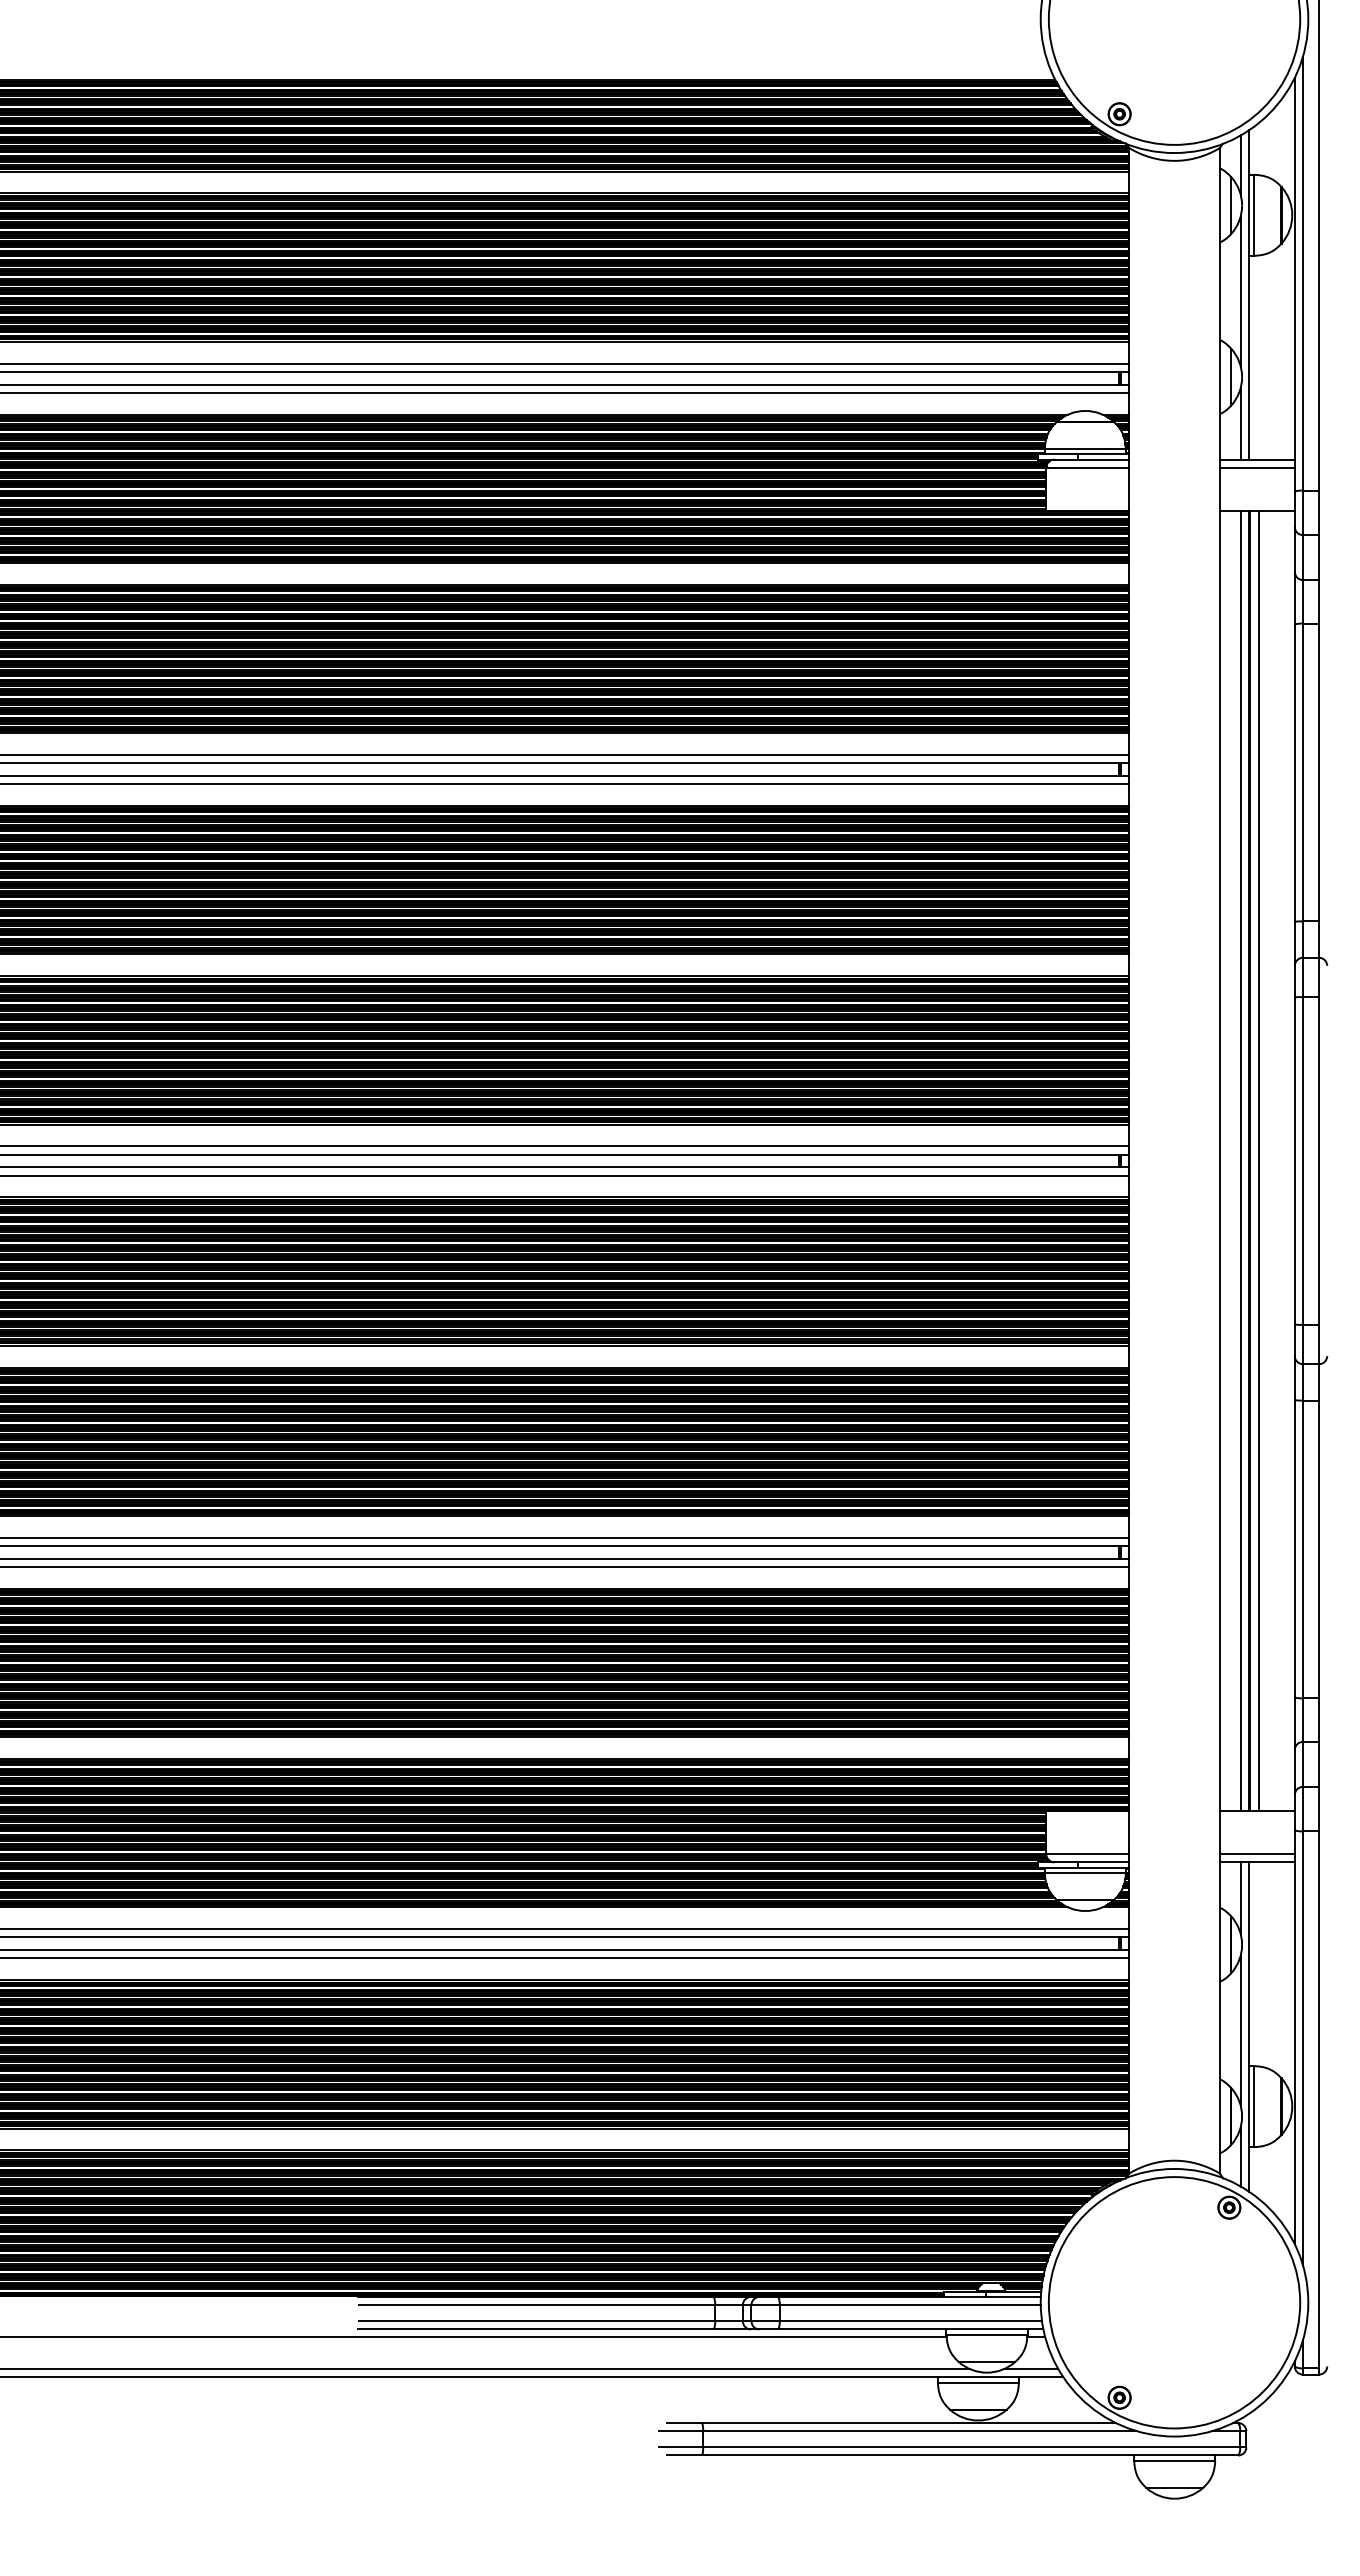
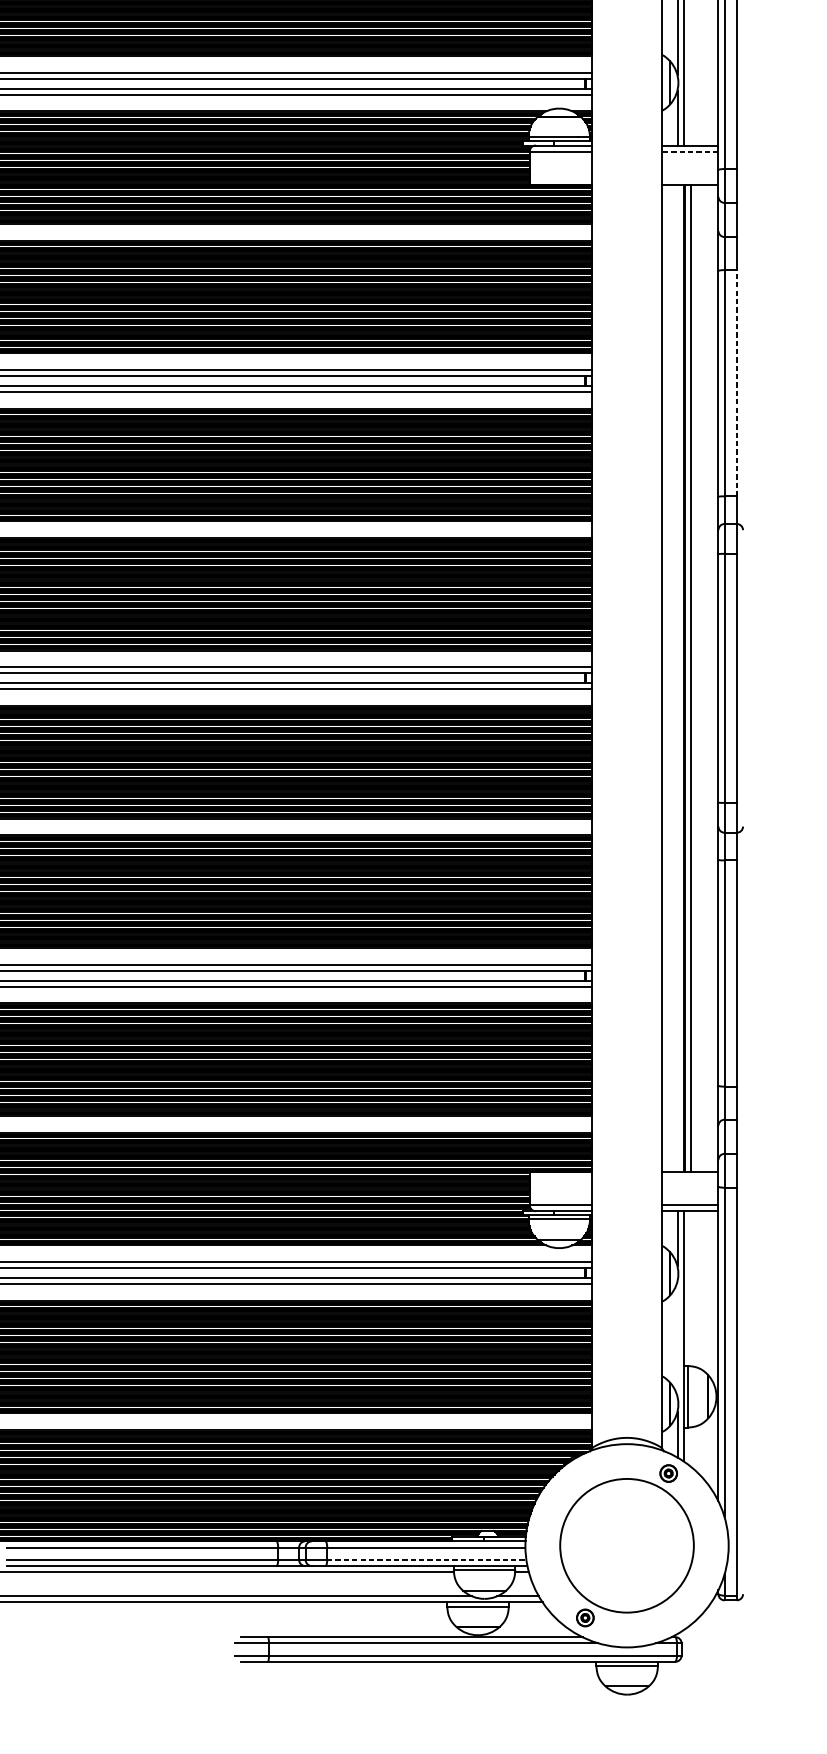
line: (1256, 467) -> (689, 151), solid -> dashed
line: (1319, 772) -> (737, 383), solid -> dashed
line: (1240, 1160) -> (677, 678), removed
line: (1240, 2030) -> (677, 1338), removed
circle: (1174, 2302) -> (627, 1545), size x0.7
line: (911, 2321) -> (427, 1560), solid -> dashed

